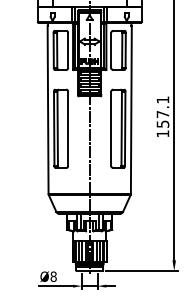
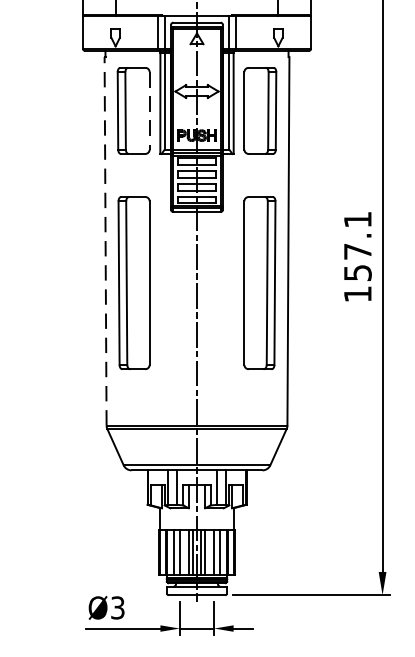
line: (68, 50) -> (150, 111), solid -> dashed
line: (48, 109) -> (106, 240), solid -> dashed
text: (53, 276) -> (117, 607), Ø8 -> Ø3

